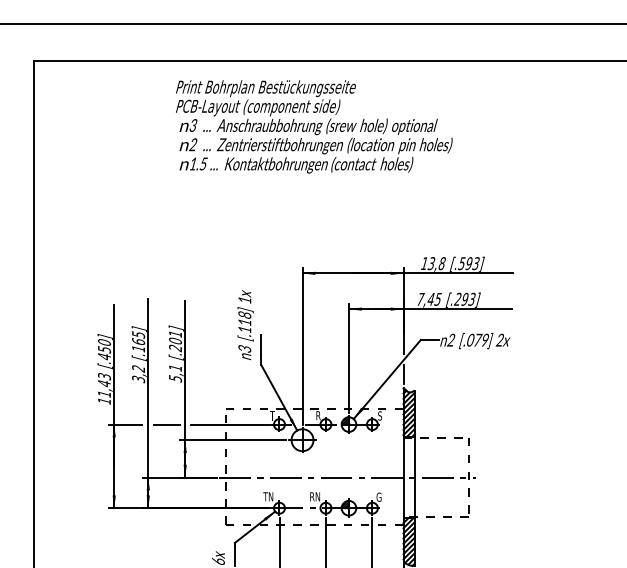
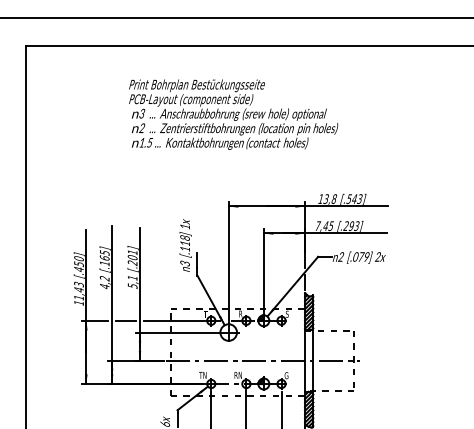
text: (314, 126) -> (233, 114), moved
text: (468, 262) -> (354, 198), [.593] -> [.543]
text: (138, 379) -> (104, 286), 3,2 -> 4,2

